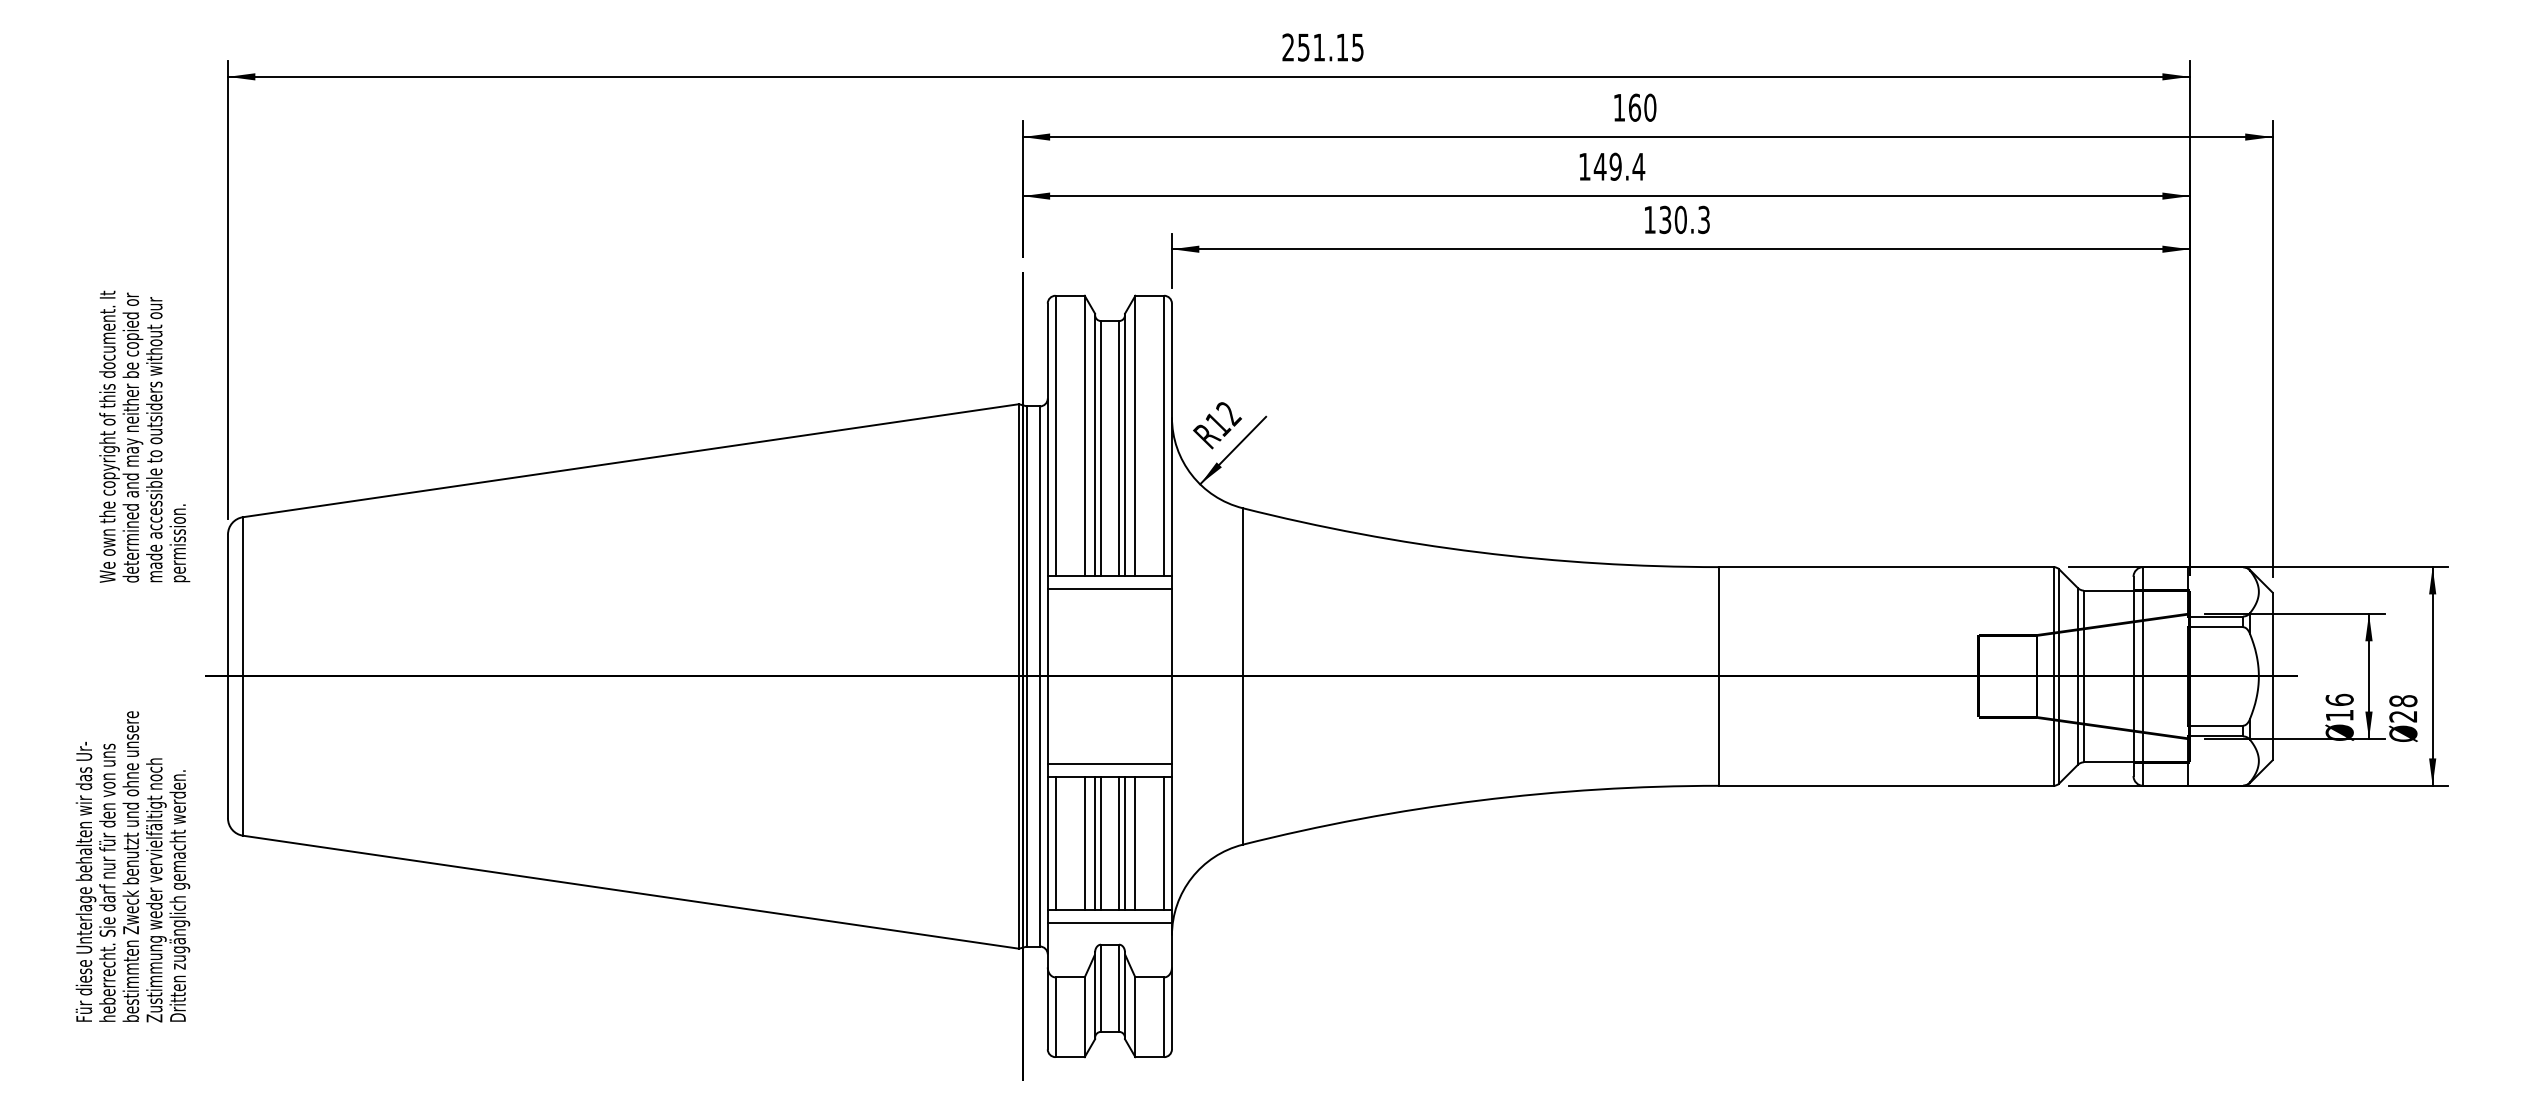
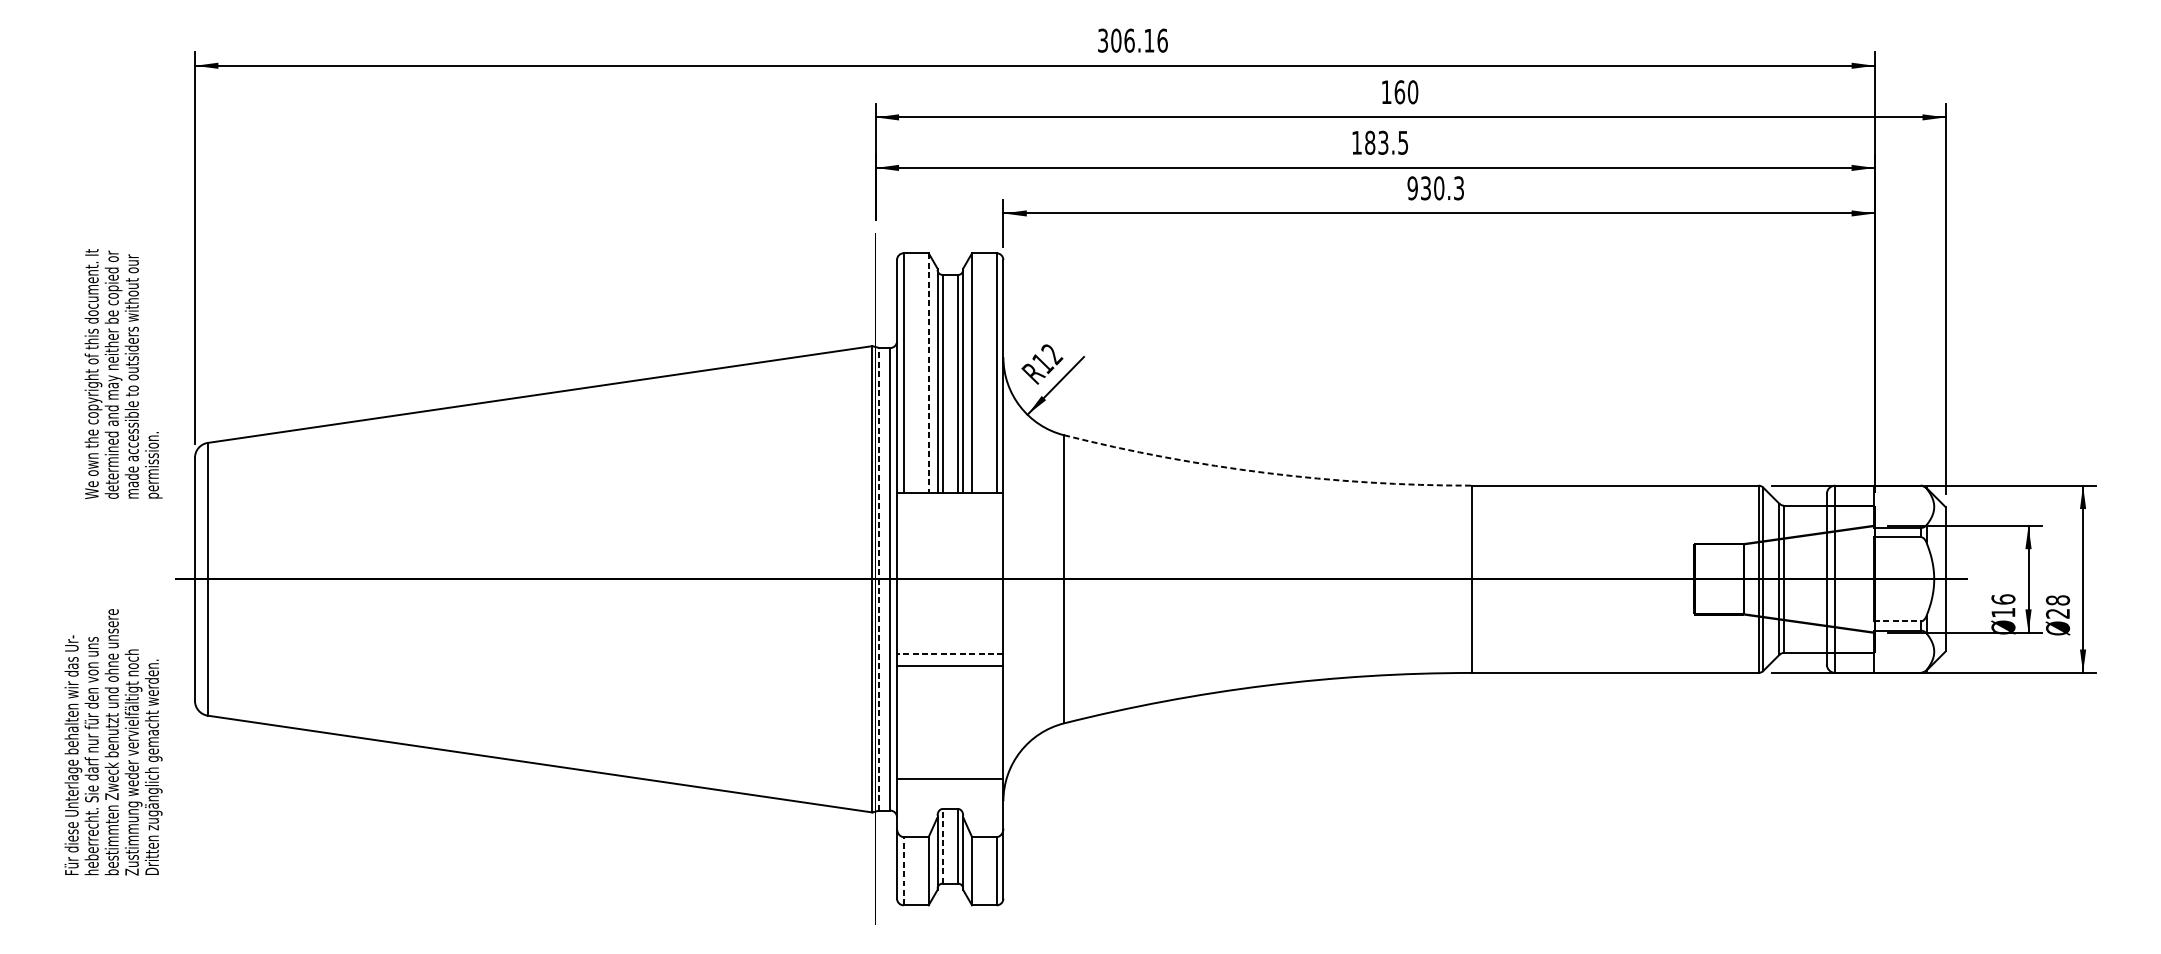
text: (1323, 47) -> (1133, 40), 251.15 -> 306.16
text: (1619, 166) -> (1386, 142), 149.4 -> 183.5
text: (1649, 219) -> (1412, 187), 130.3 -> 930.3
line: (1084, 435) -> (928, 372), solid -> dashed
arc: (1478, 552) -> (1265, 473), solid -> dashed
line: (1109, 589) -> (949, 504), removed
line: (1027, 675) -> (879, 578), solid -> dashed
line: (2216, 725) -> (1897, 621), solid -> dashed
line: (1109, 763) -> (949, 653), solid -> dashed
line: (1055, 843) -> (903, 722), removed
line: (1084, 843) -> (928, 722), removed
line: (1095, 843) -> (937, 722), removed
line: (1100, 843) -> (942, 722), removed
line: (1119, 843) -> (958, 722), removed
line: (1125, 843) -> (963, 722), removed
line: (1135, 843) -> (972, 722), removed
line: (1164, 843) -> (997, 722), removed
line: (1109, 923) -> (949, 790), removed
line: (1100, 988) -> (942, 846), solid -> dashed
line: (1055, 1017) -> (903, 871), solid -> dashed

